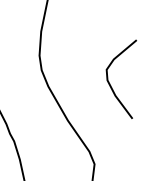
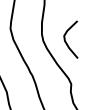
curve: (110, 81) -> (66, 41), moved

